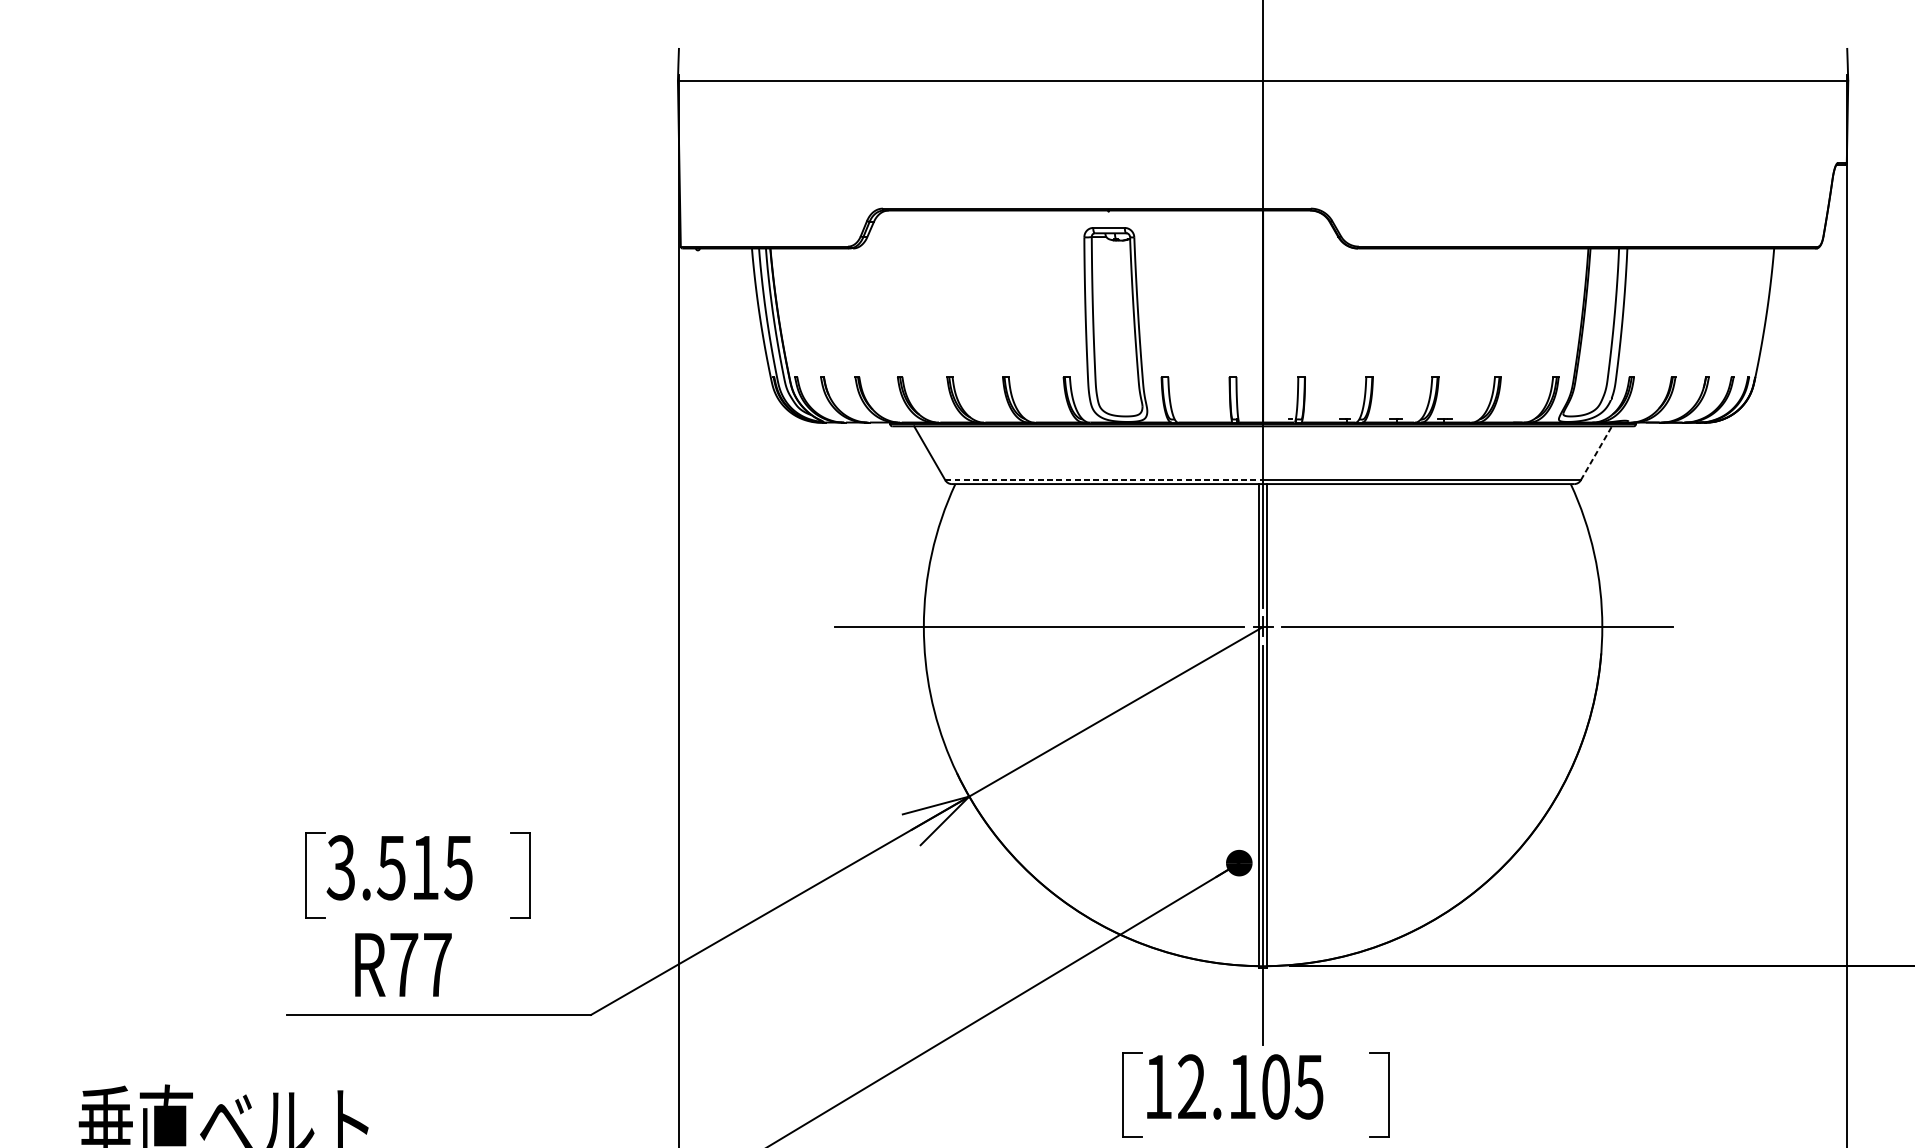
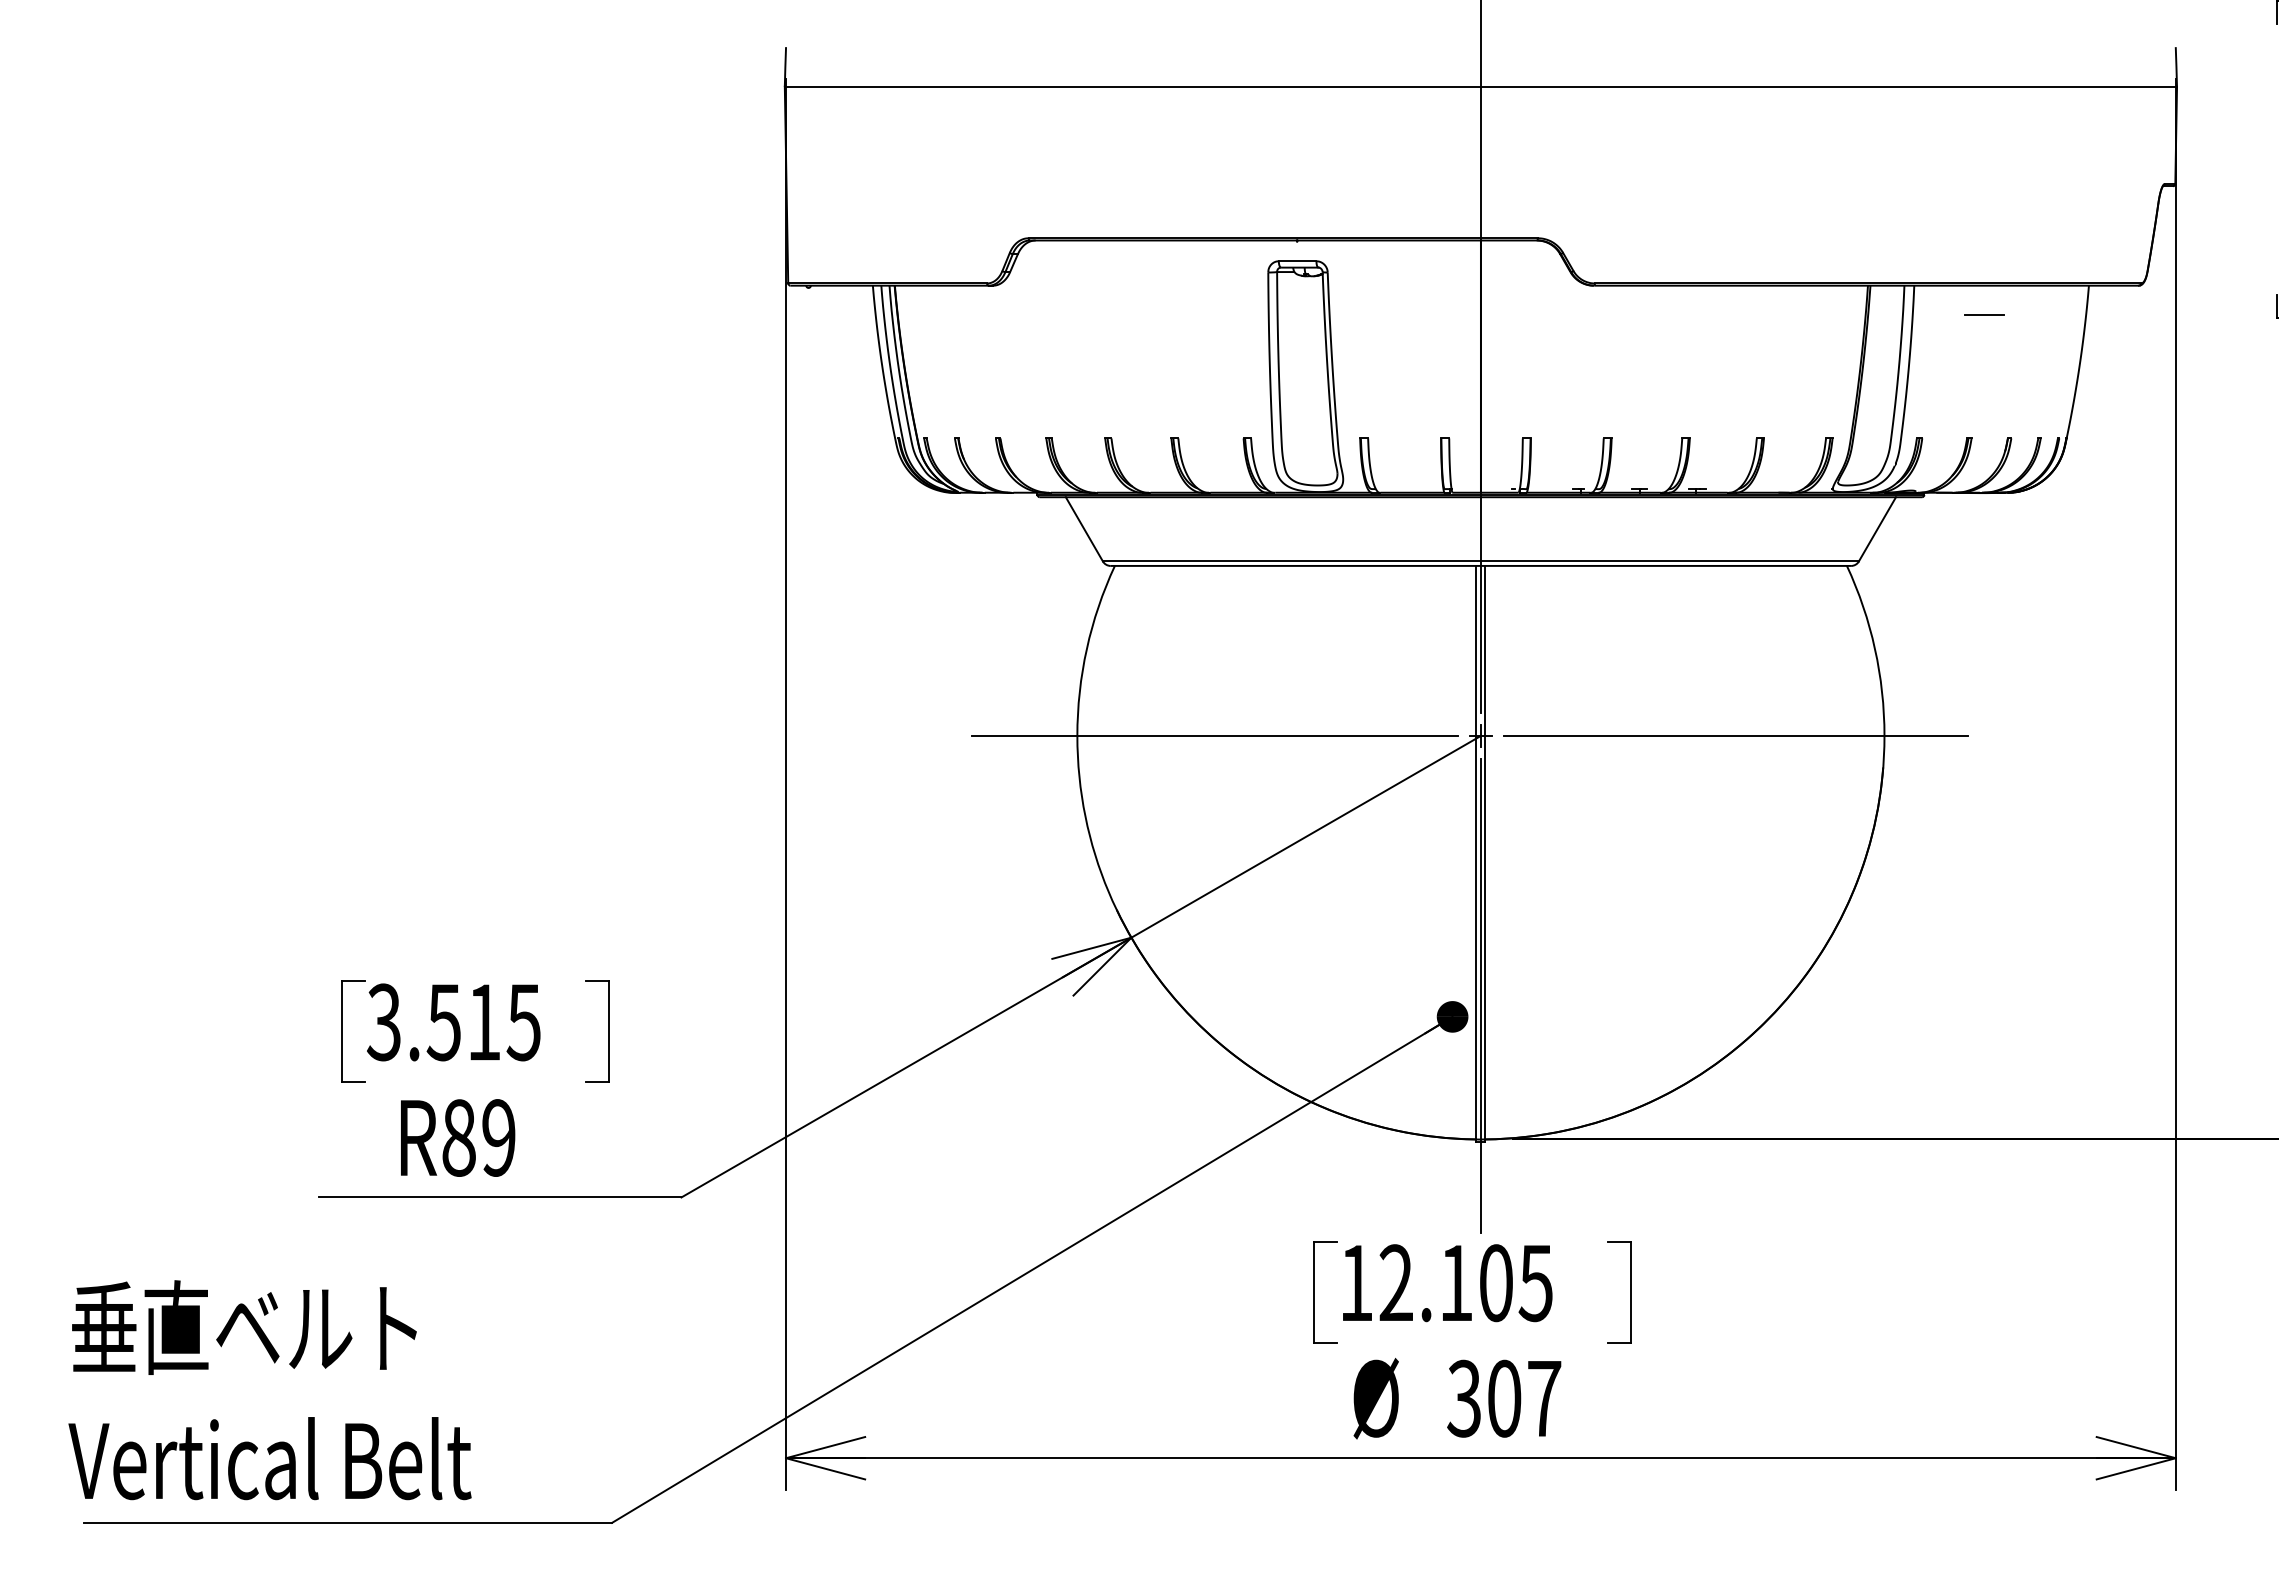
line: (1686, 272) -> (1984, 314), added
line: (1596, 452) -> (1877, 528), dashed -> solid
line: (1104, 480) -> (1292, 561), dashed -> solid
text: (420, 964) -> (478, 1137), R77 -> R89

